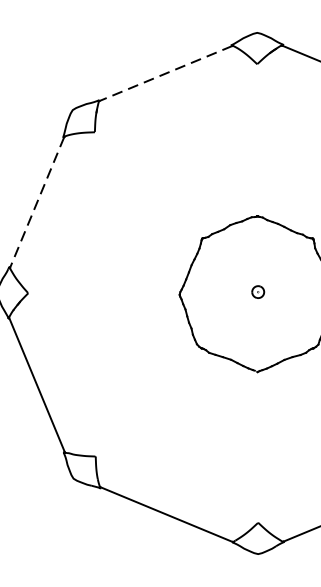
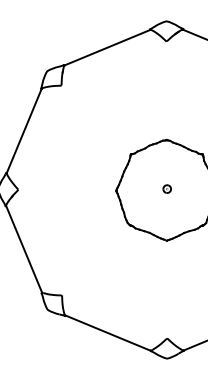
line: (165, 73) -> (107, 47), dashed -> solid
line: (37, 203) -> (24, 131), dashed -> solid

